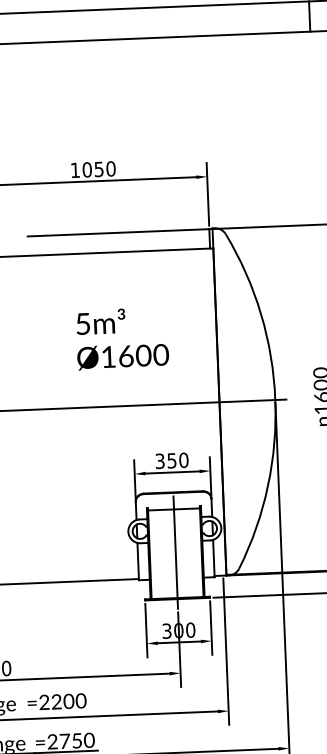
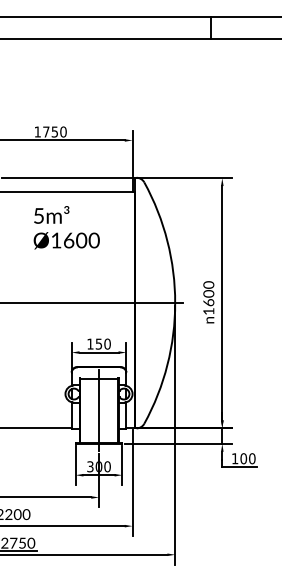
text: (87, 169) -> (46, 131), 1050 -> 1750
text: (122, 338) -> (66, 227), moved
text: (160, 460) -> (90, 343), 350 -> 150

